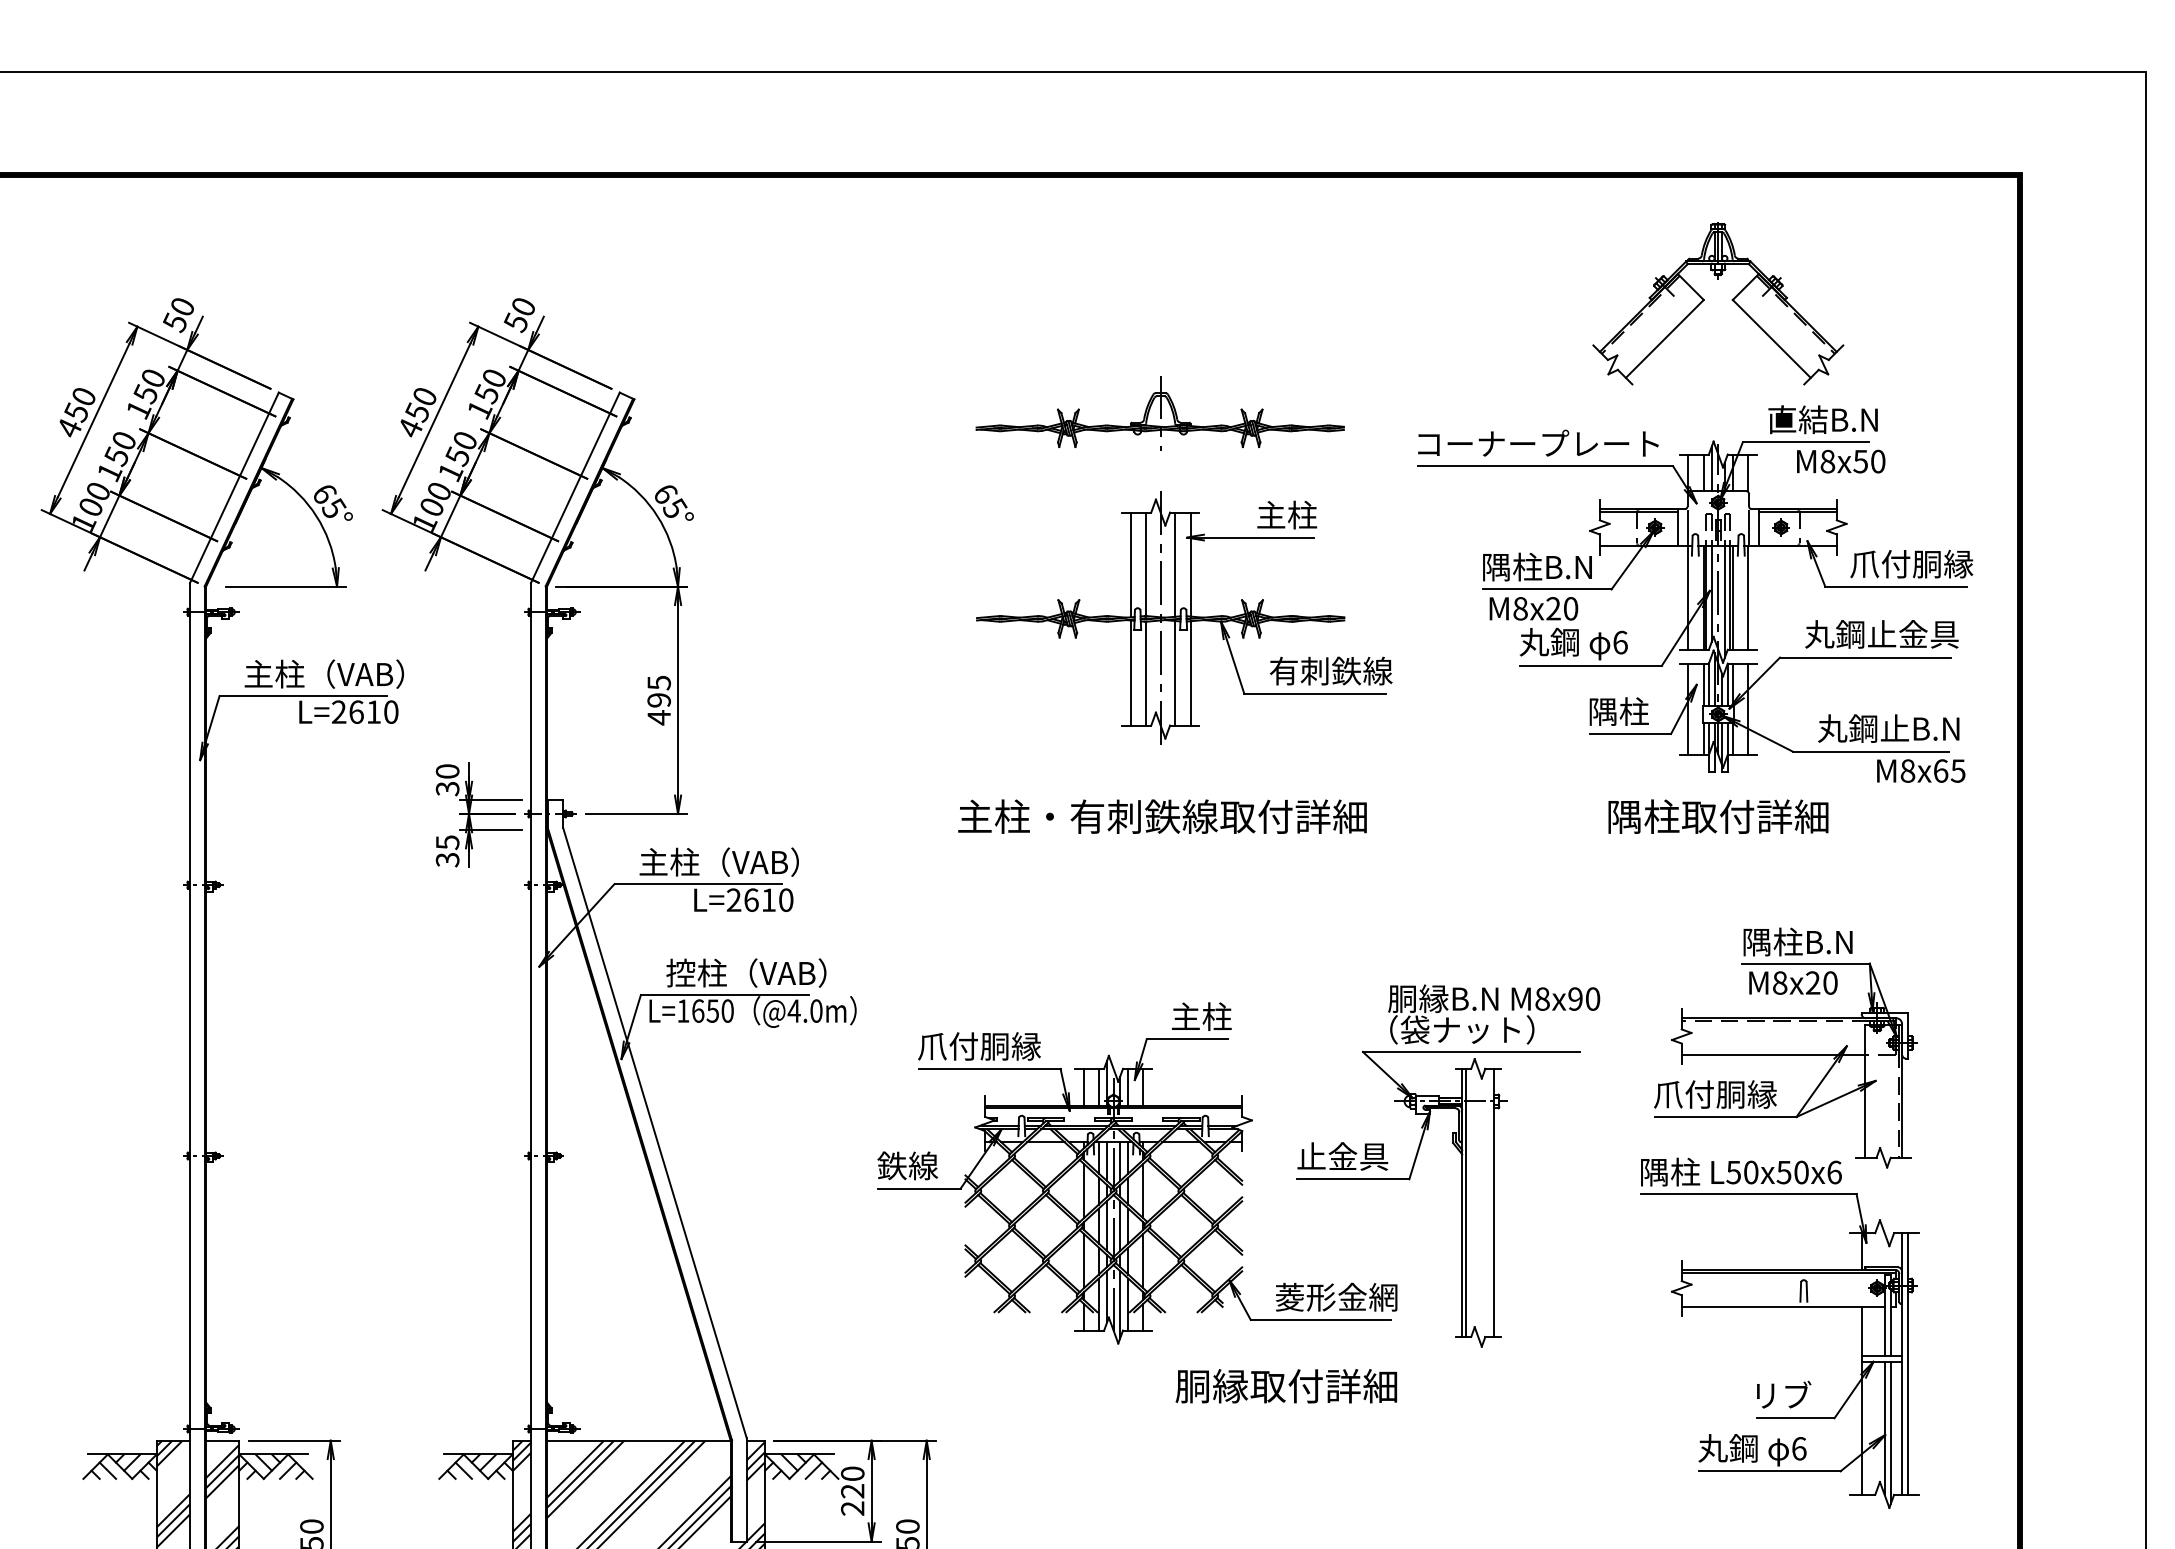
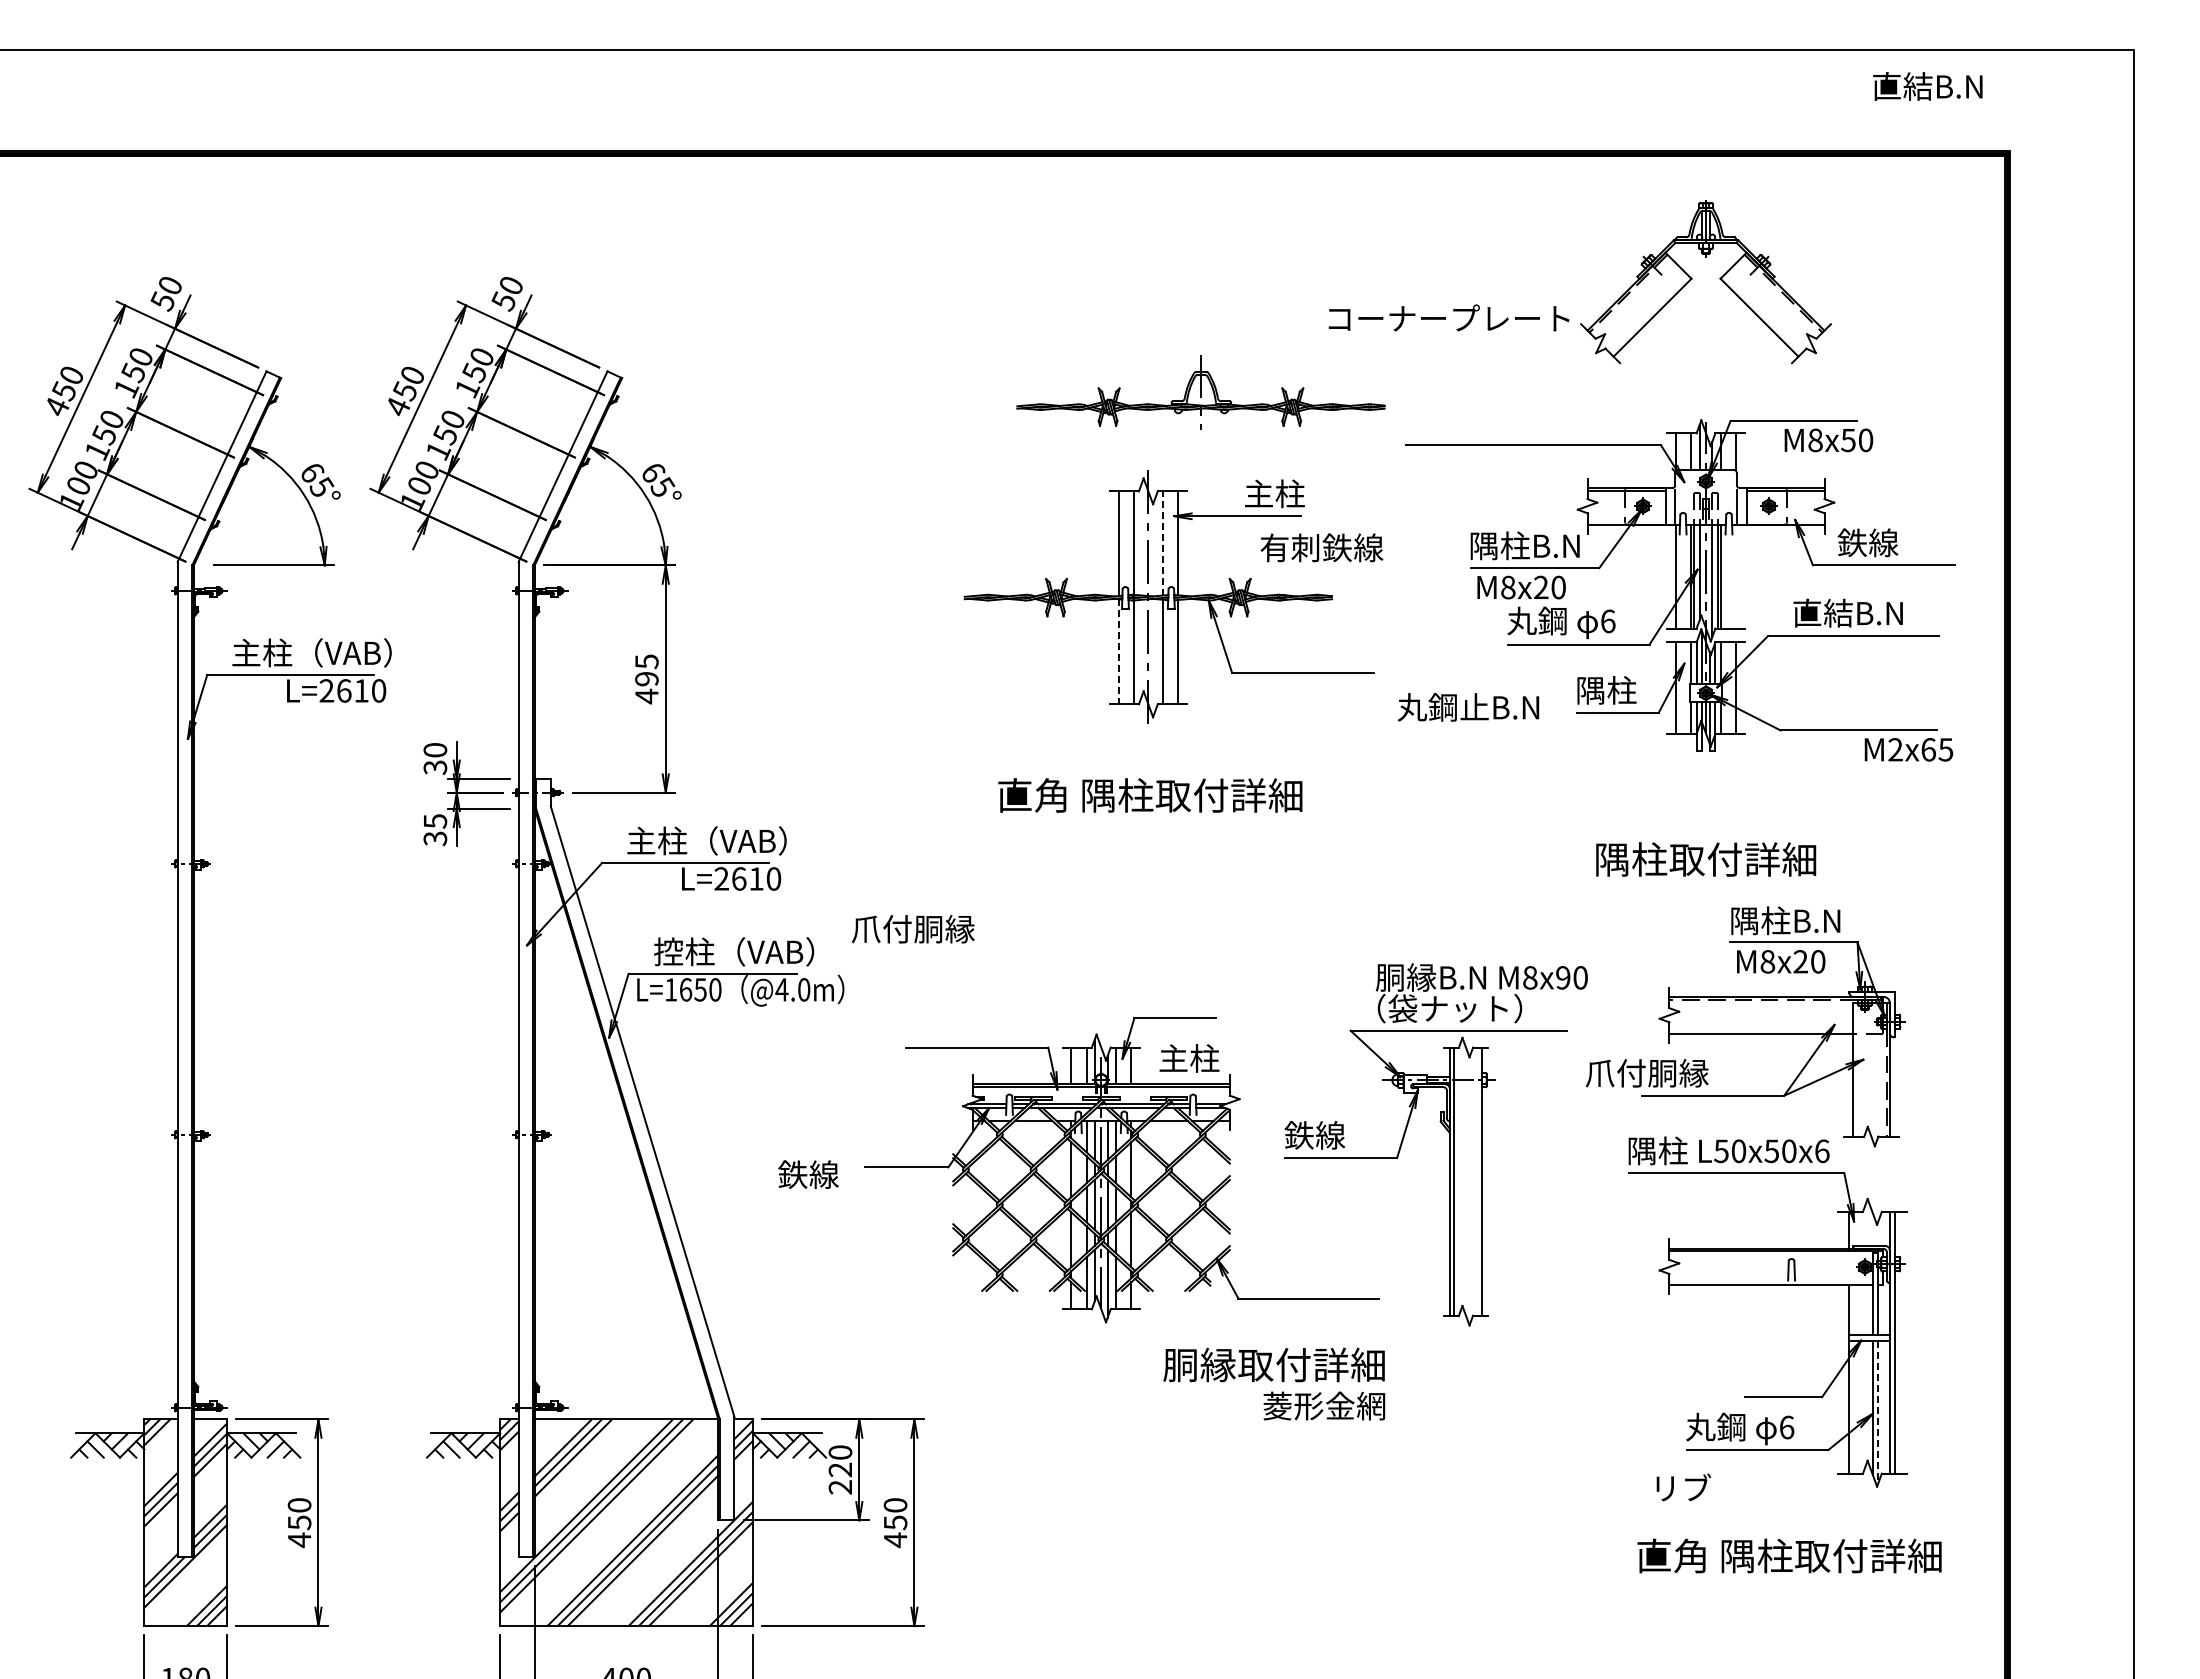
part: (1159, 413) -> (1200, 392), moved
text: (1822, 419) -> (1927, 86), moved
text: (1537, 442) -> (1448, 317), moved
line: (1175, 563) -> (1163, 542), solid -> dashed
text: (1910, 563) -> (1898, 542), 爪付胴縁 -> 鉄線
line: (1747, 597) -> (1735, 576), removed
text: (1881, 633) -> (1869, 612), 丸鋼止金具 -> 直結B.N
text: (1330, 670) -> (1321, 547), moved
line: (1130, 672) -> (1118, 651), solid -> dashed
text: (1888, 728) -> (1468, 707), moved
text: (1907, 770) -> (1895, 749), M8x65 -> M2x65
text: (1161, 816) -> (1149, 795), 主柱・有刺鉄線取付詳細 -> 直角 隅柱取付詳細
text: (1718, 816) -> (1706, 859), moved
text: (1201, 1016) -> (1189, 1058), moved
text: (979, 1046) -> (913, 929), moved
text: (1714, 1094) -> (1646, 1073), moved
text: (1341, 1156) -> (1329, 1135), 止金具 -> 鉄線
text: (907, 1165) -> (808, 1174), moved
text: (1336, 1296) -> (1324, 1405), moved
text: (1783, 1394) -> (1683, 1487), moved
line: (1890, 1433) -> (1878, 1412), solid -> dashed

